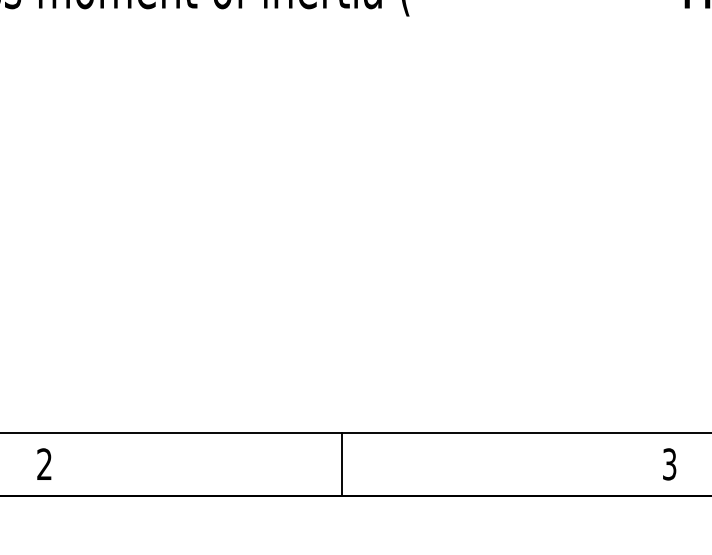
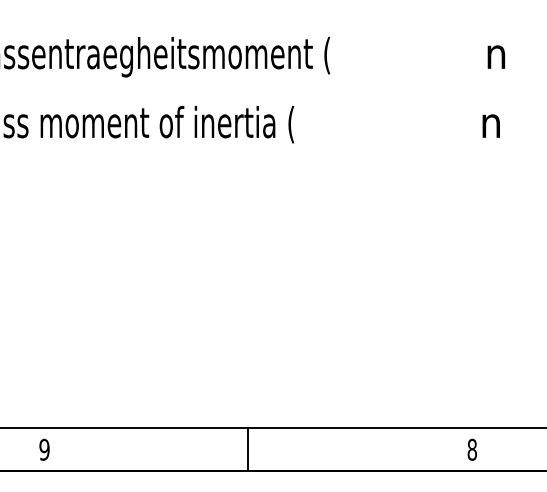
text: (44, 463) -> (44, 449), 2 -> 9
text: (668, 463) -> (471, 449), 3 -> 8

